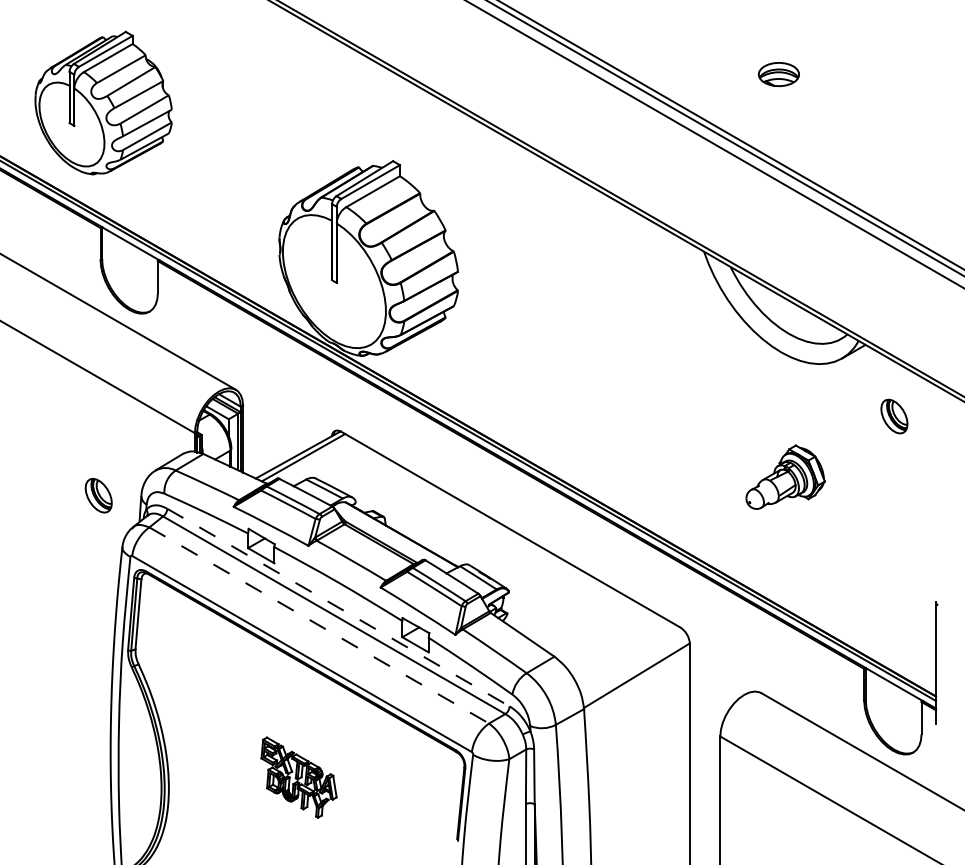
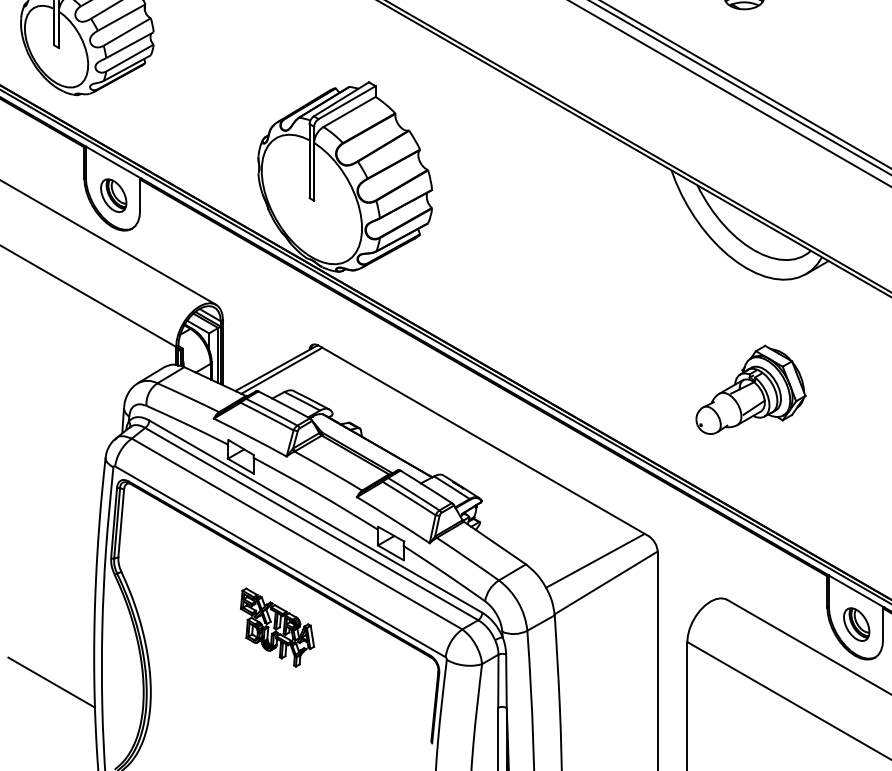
part: (894, 416) -> (856, 624), moved
part: (785, 476) -> (750, 389), size x1.43
part: (98, 495) -> (113, 195), moved
line: (338, 607) -> (315, 516), dashed -> solid
line: (319, 625) -> (297, 534), dashed -> solid
line: (625, 652) -> (595, 560), added
line: (66, 777) -> (51, 681), added
part: (298, 777) -> (276, 627), moved

